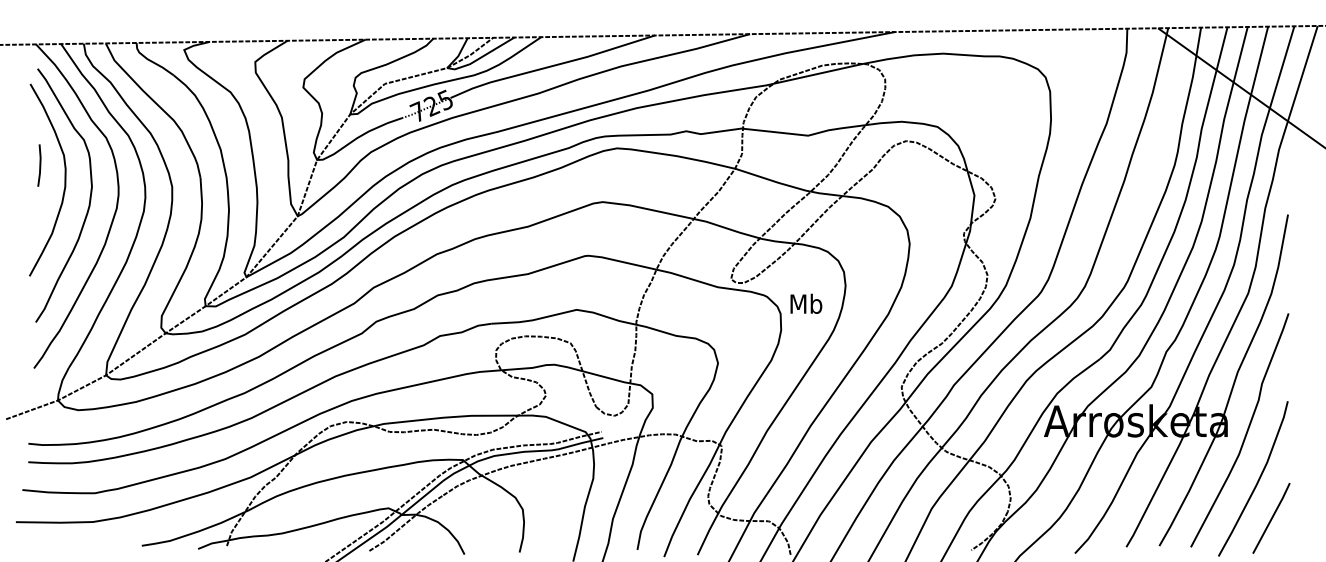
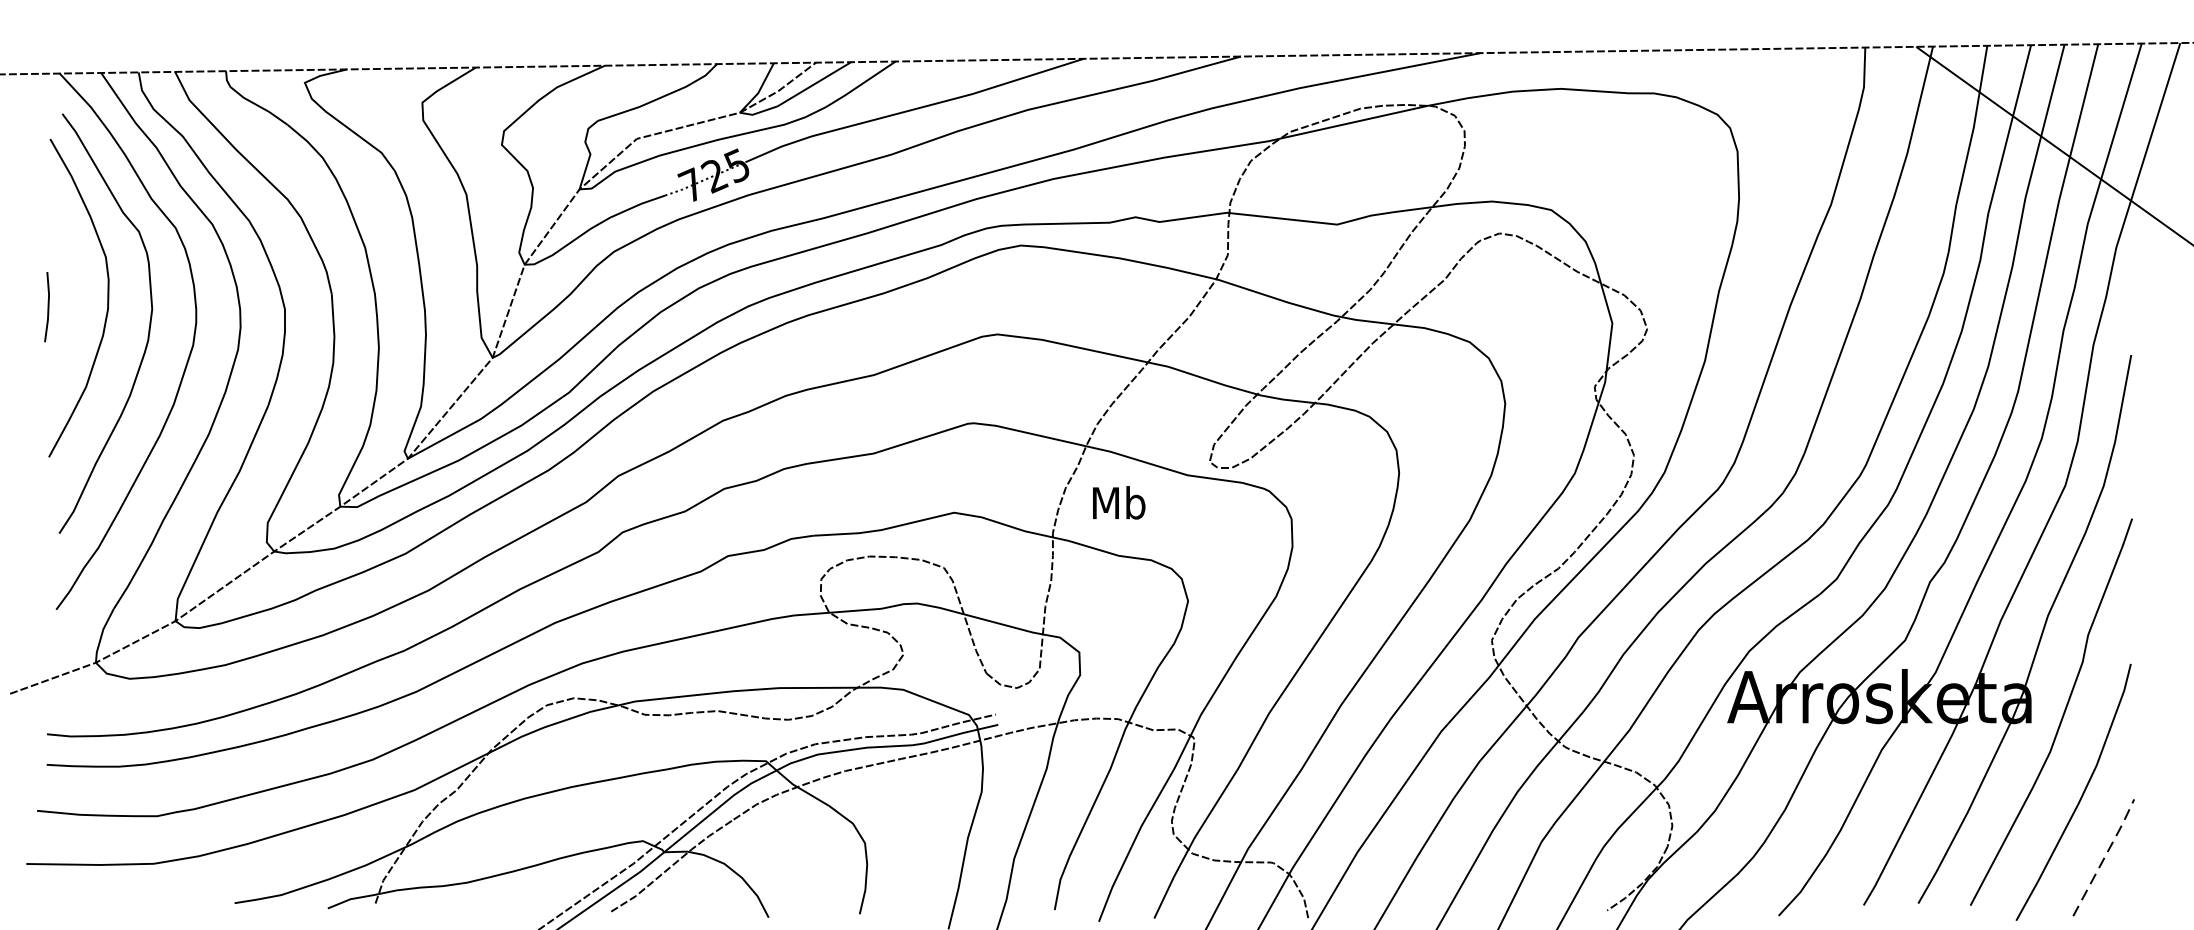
line: (39, 165) -> (47, 306), moved
text: (806, 303) -> (1119, 502), moved
line: (1272, 518) -> (2105, 857), solid -> dashed

